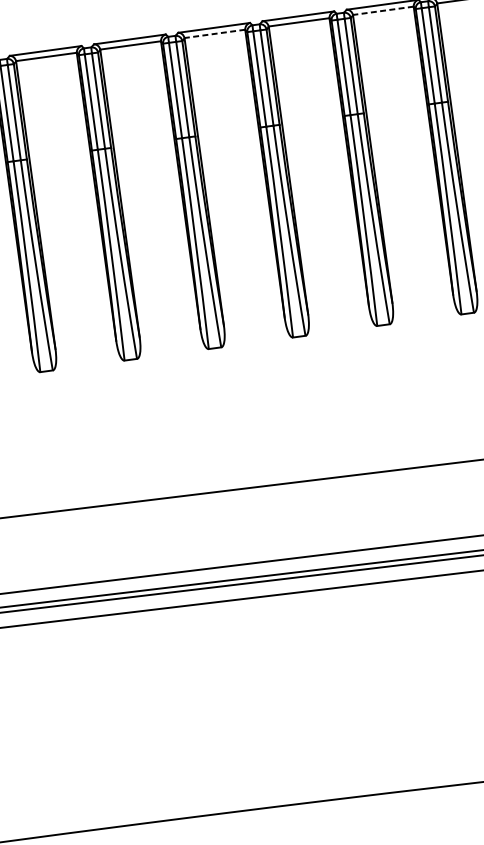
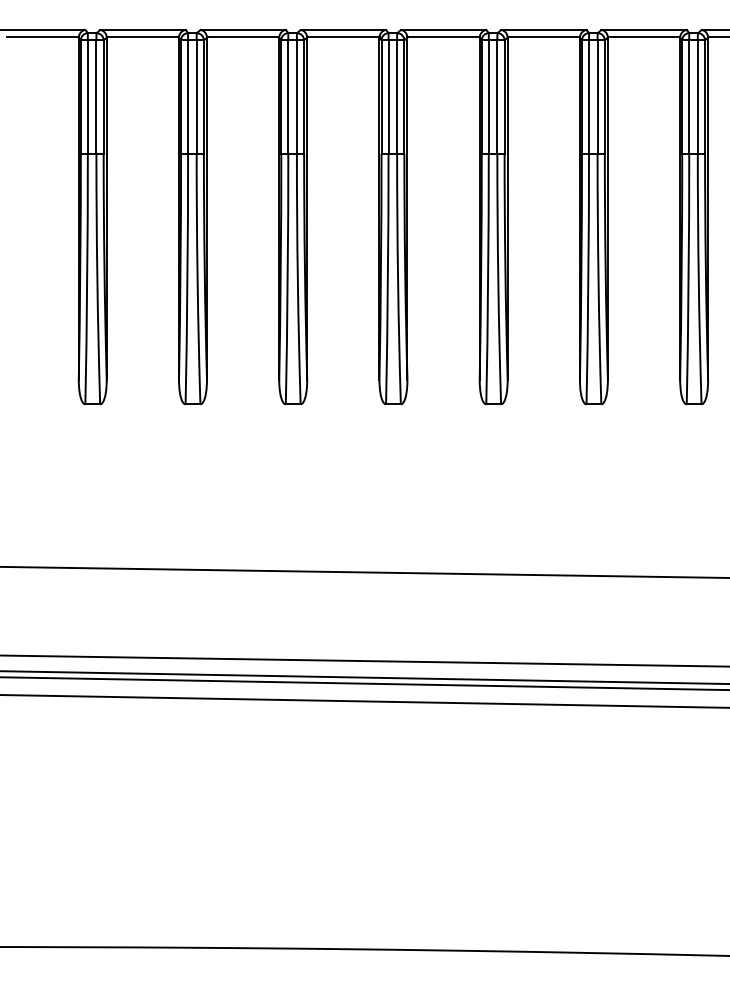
line: (382, 11) -> (643, 37), dashed -> solid
line: (214, 34) -> (443, 37), dashed -> solid

